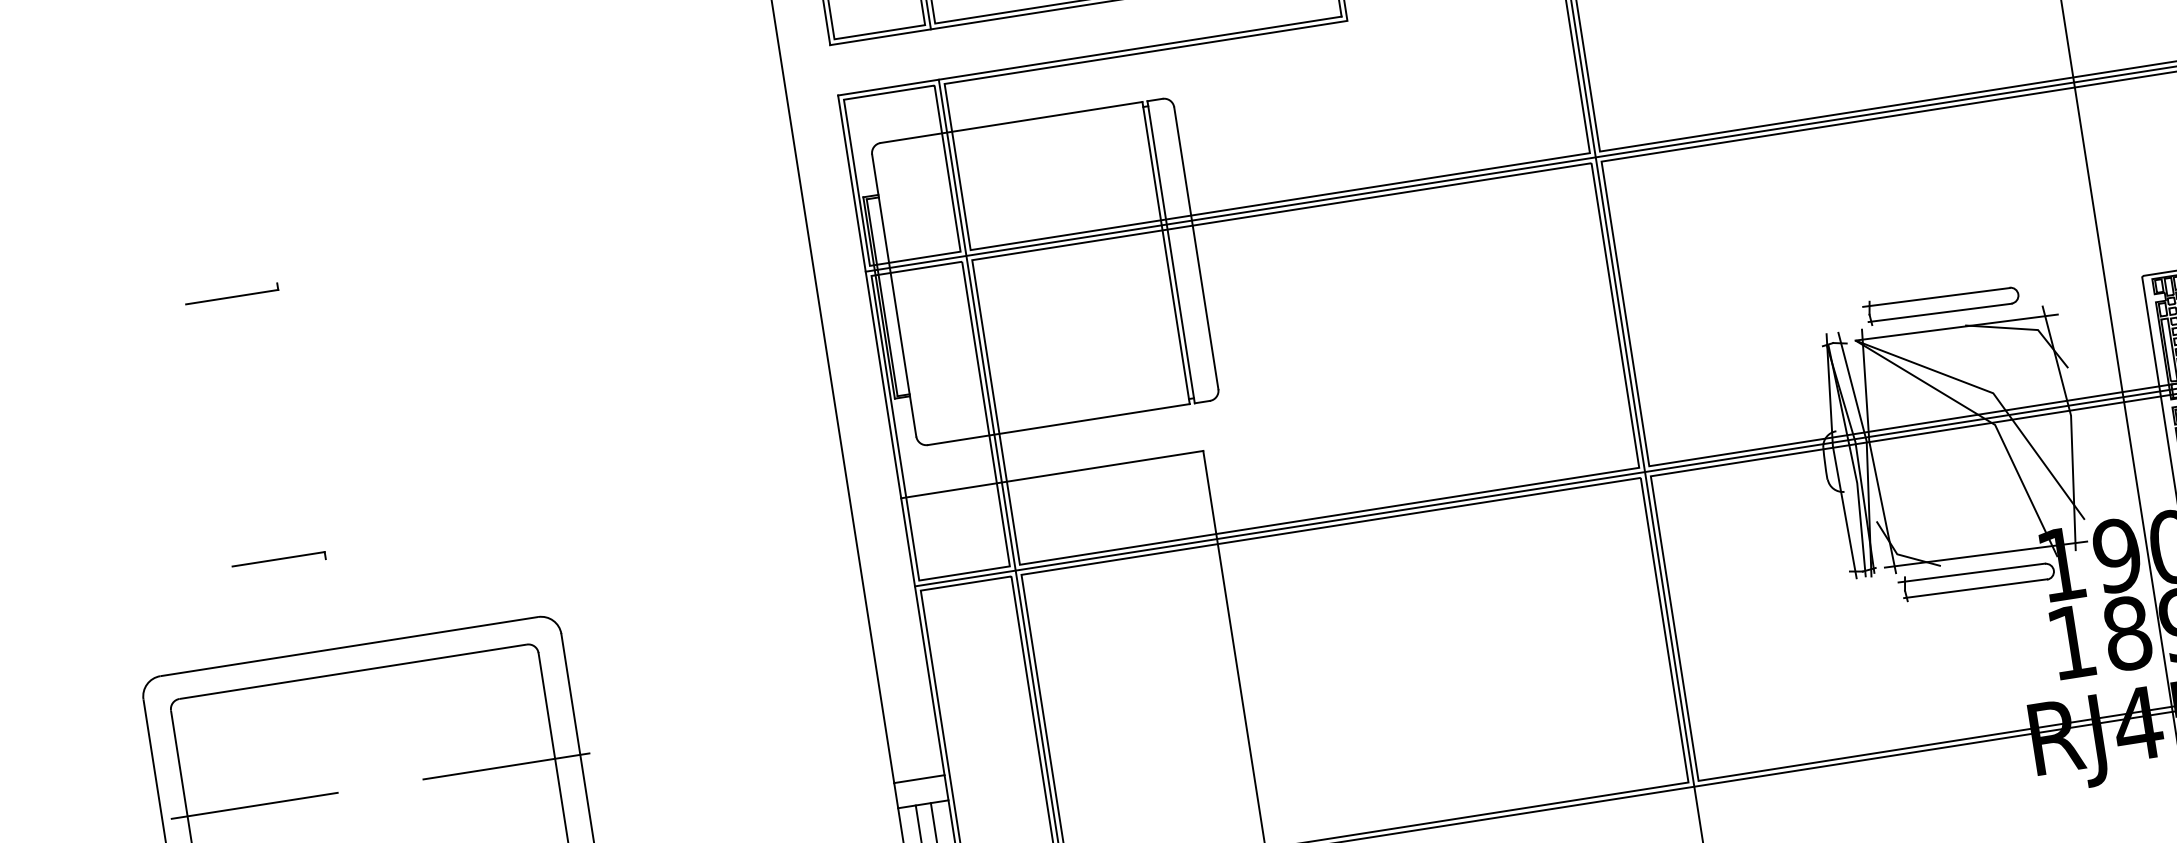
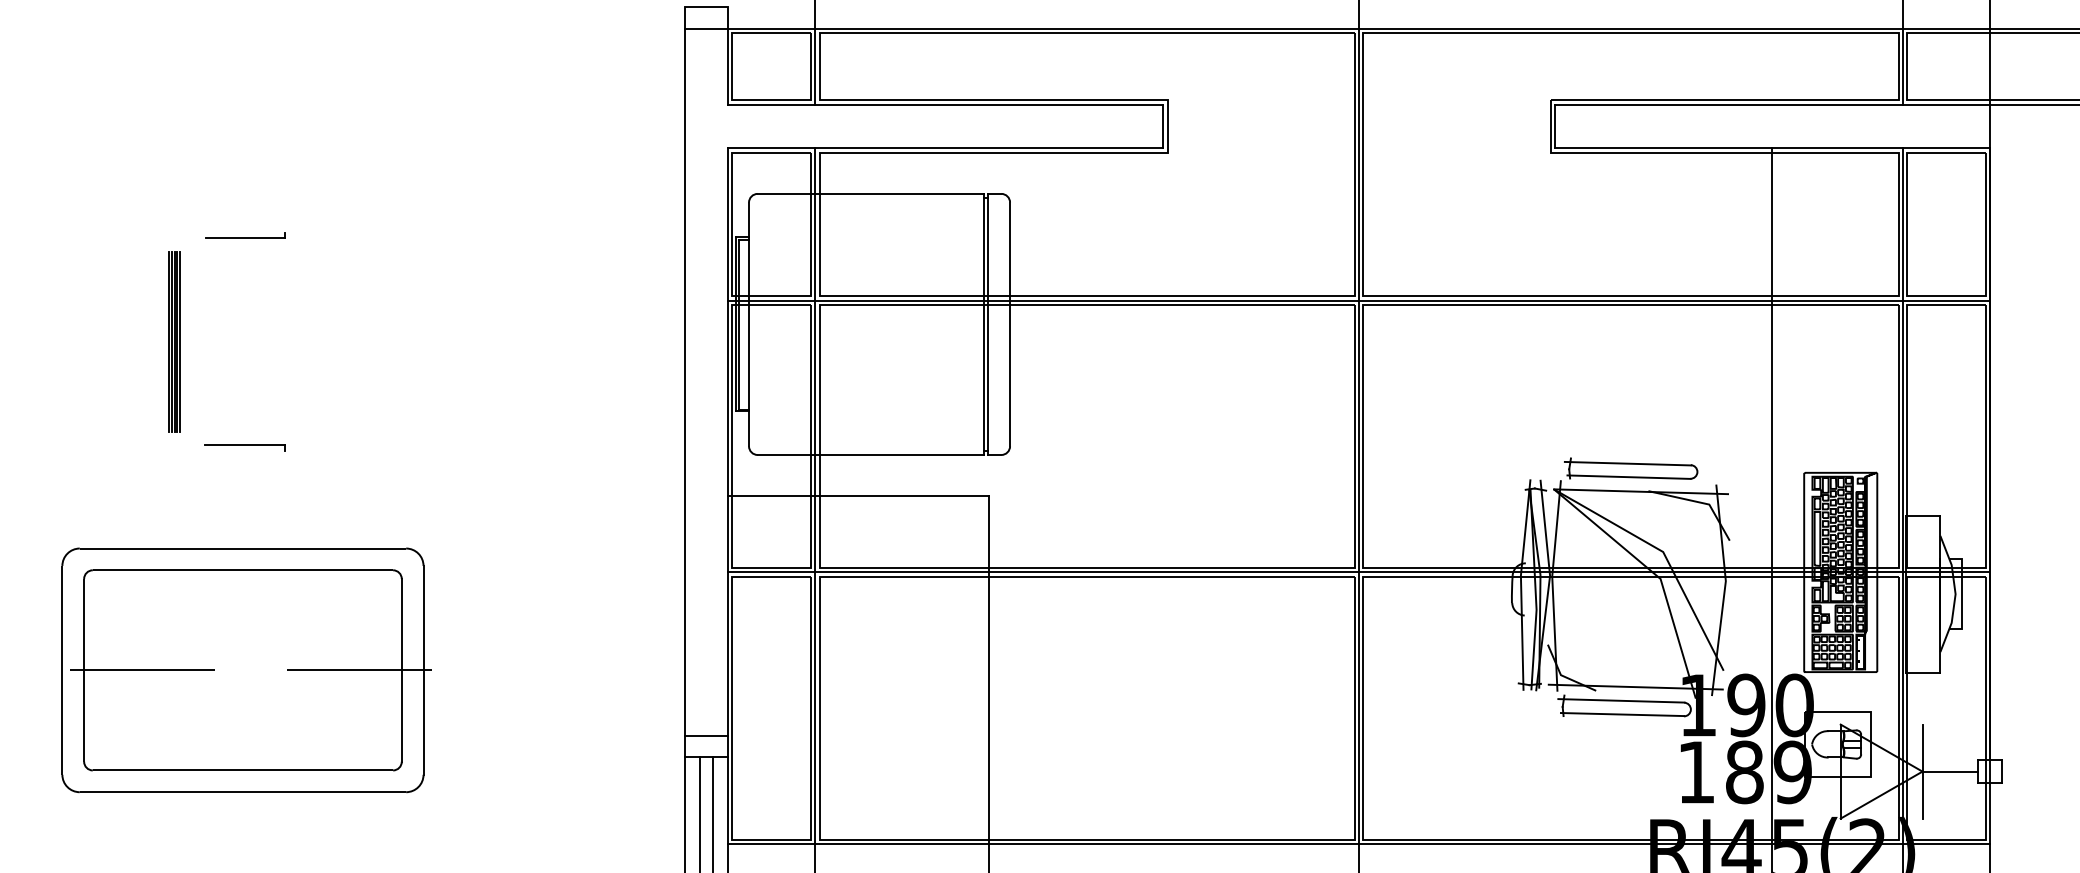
part: (231, 293) -> (245, 235), moved
part: (232, 419) -> (174, 341), added
part: (278, 562) -> (244, 447), moved

